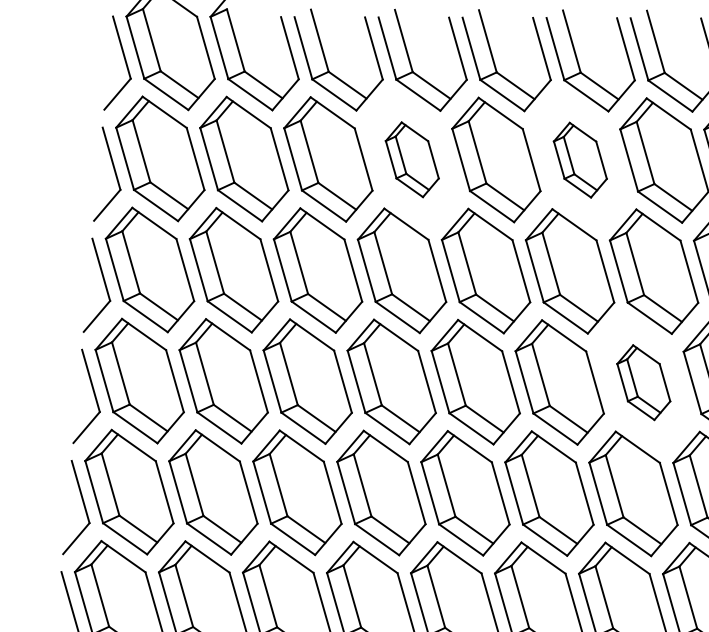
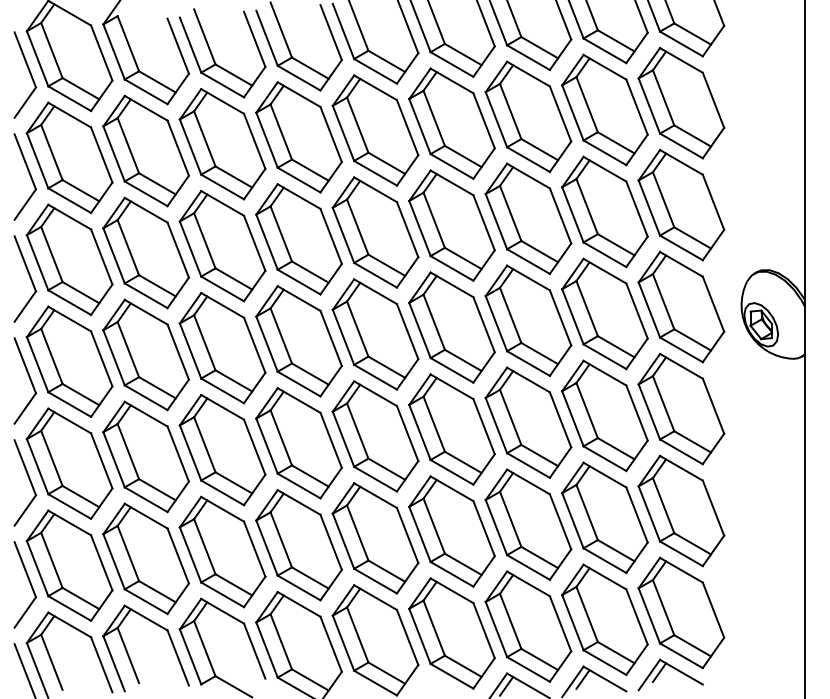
part: (411, 159) -> (298, 137), size x1.67
part: (579, 160) -> (451, 123), size x1.67
part: (643, 382) -> (528, 320), size x1.67

